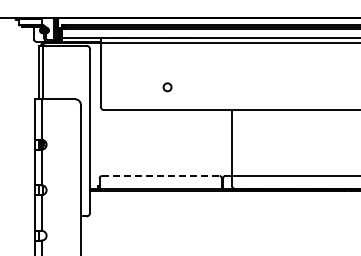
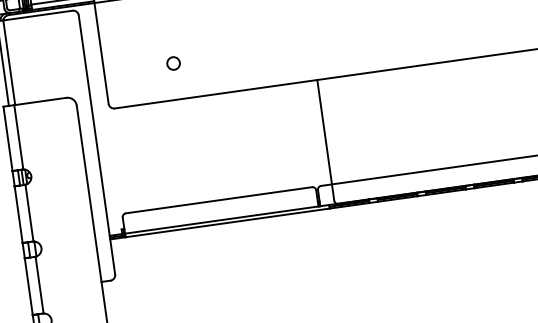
circle: (167, 87) -> (173, 63), moved
line: (160, 176) -> (218, 201), dashed -> solid

